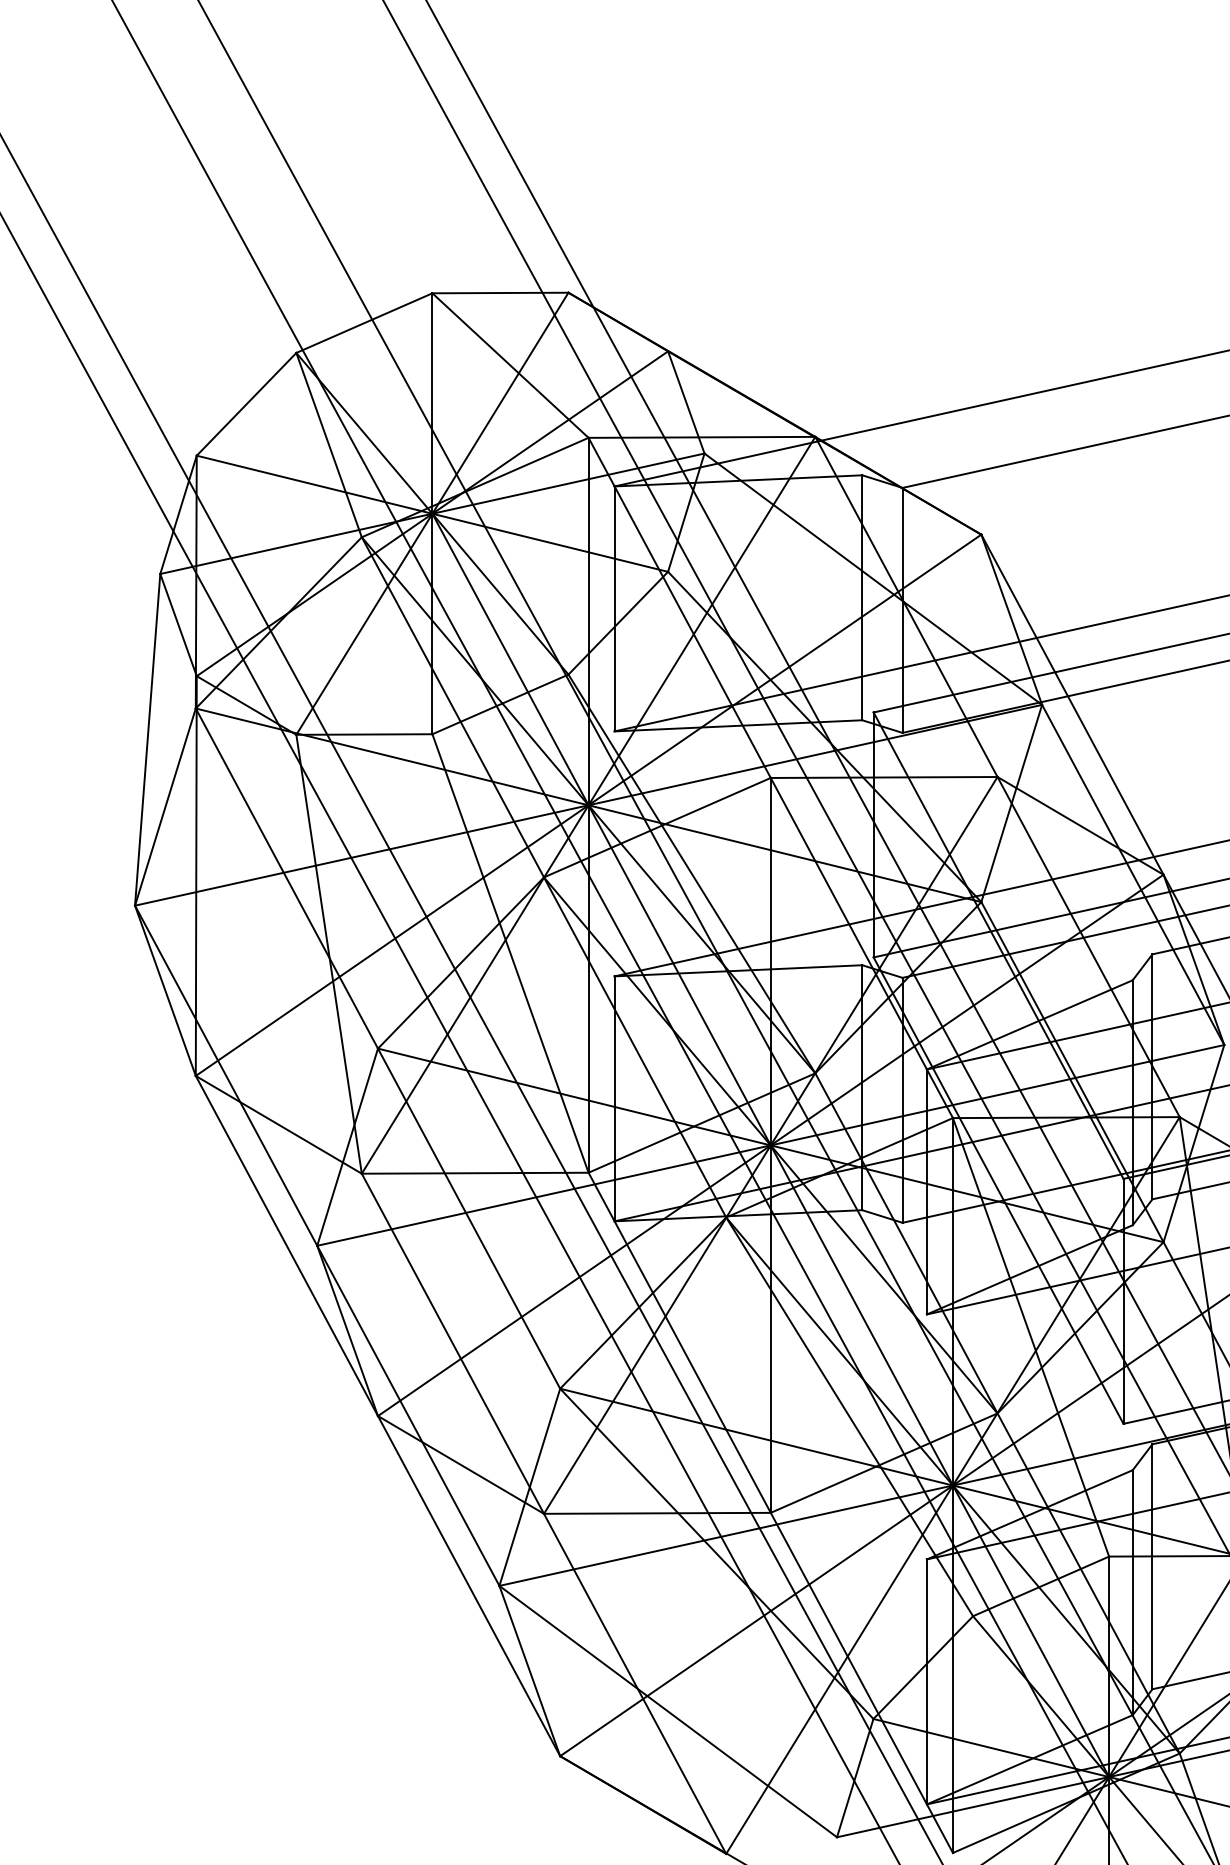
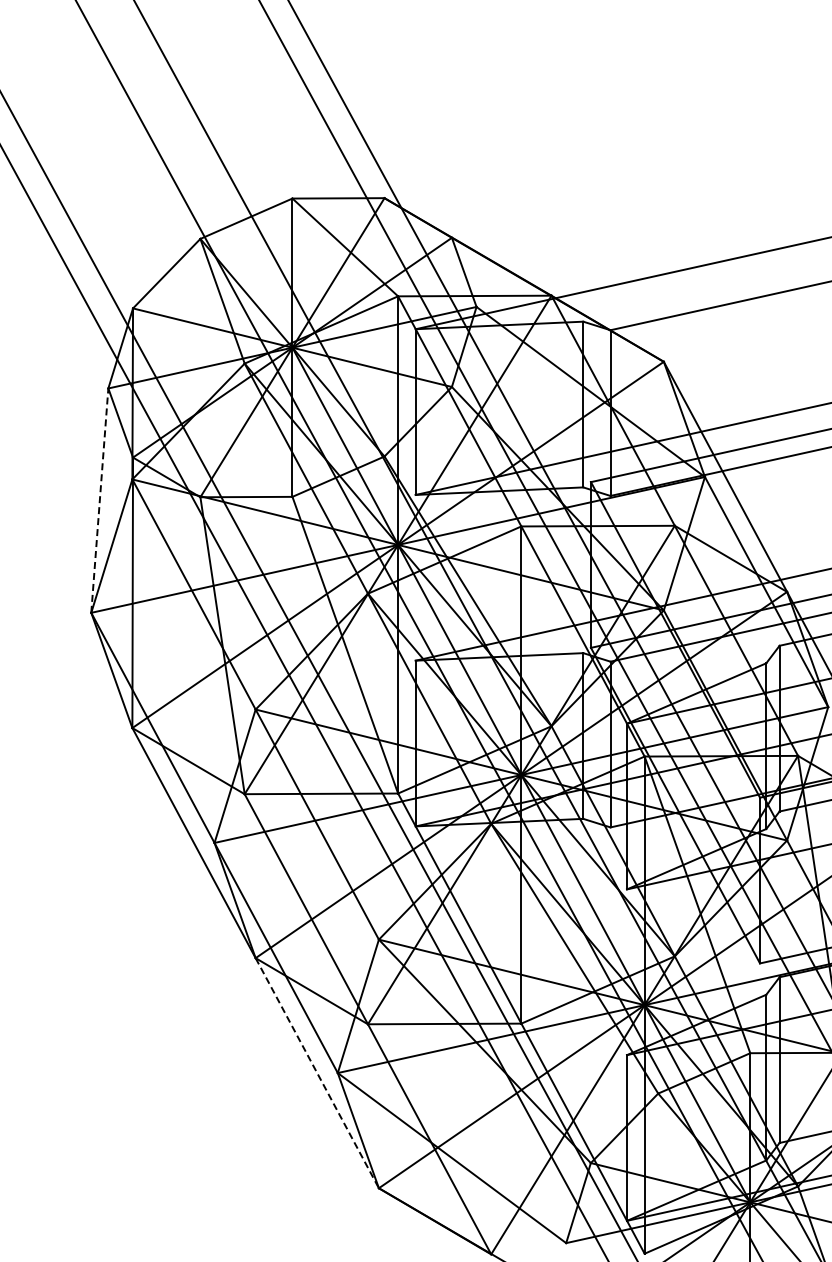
line: (147, 739) -> (99, 500), solid -> dashed
line: (469, 1586) -> (317, 1073), solid -> dashed

